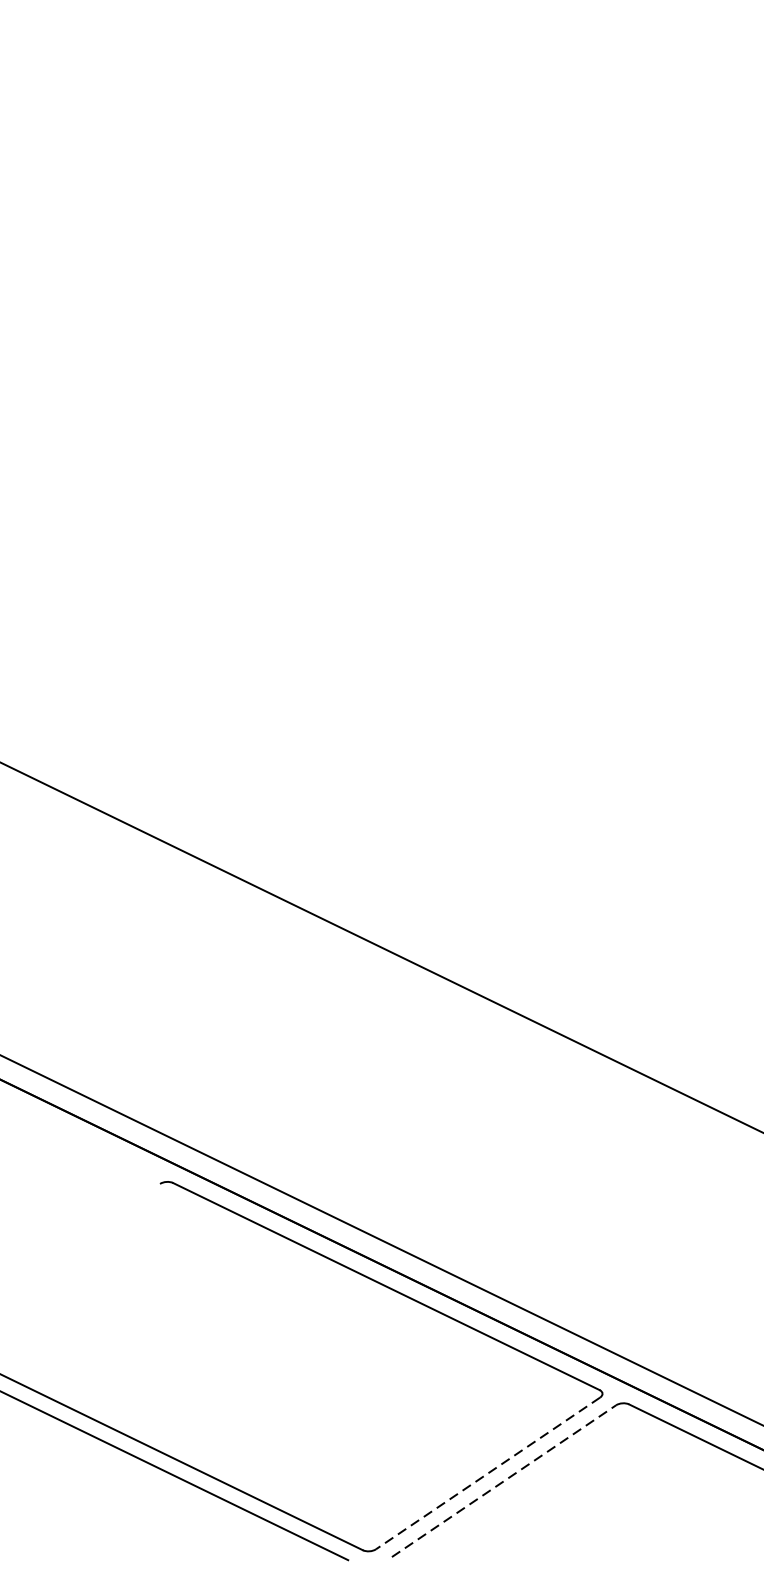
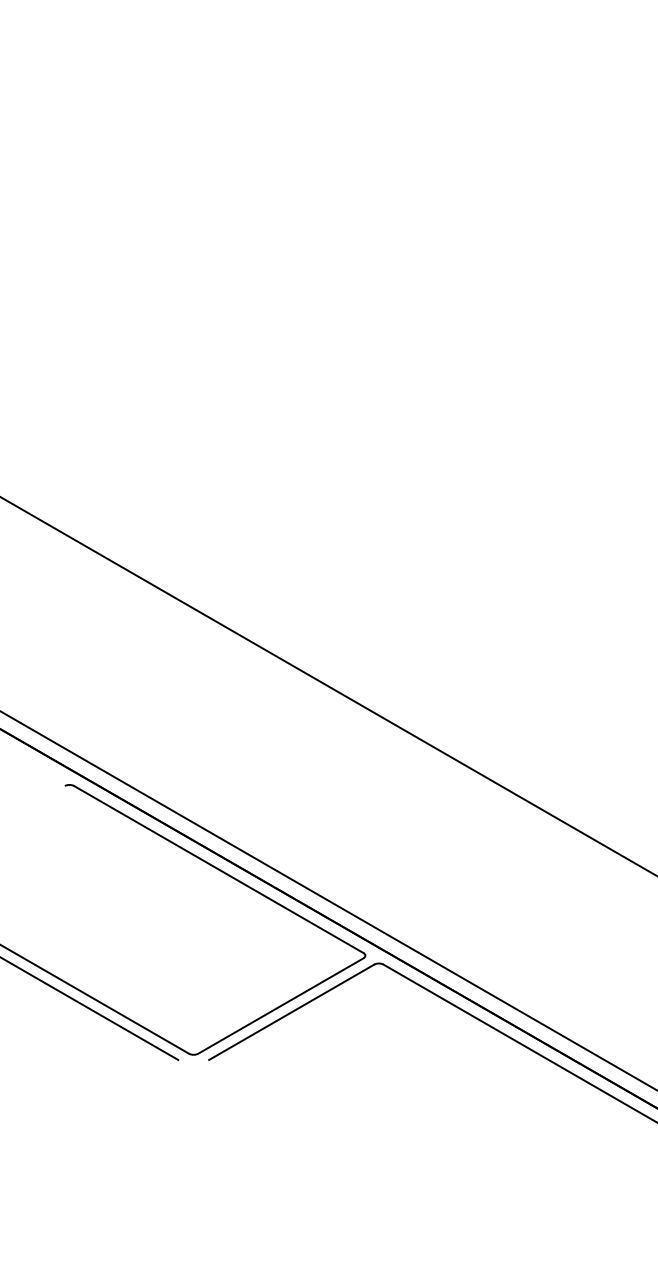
line: (487, 1474) -> (280, 1006), dashed -> solid
line: (505, 1481) -> (292, 1012), dashed -> solid

